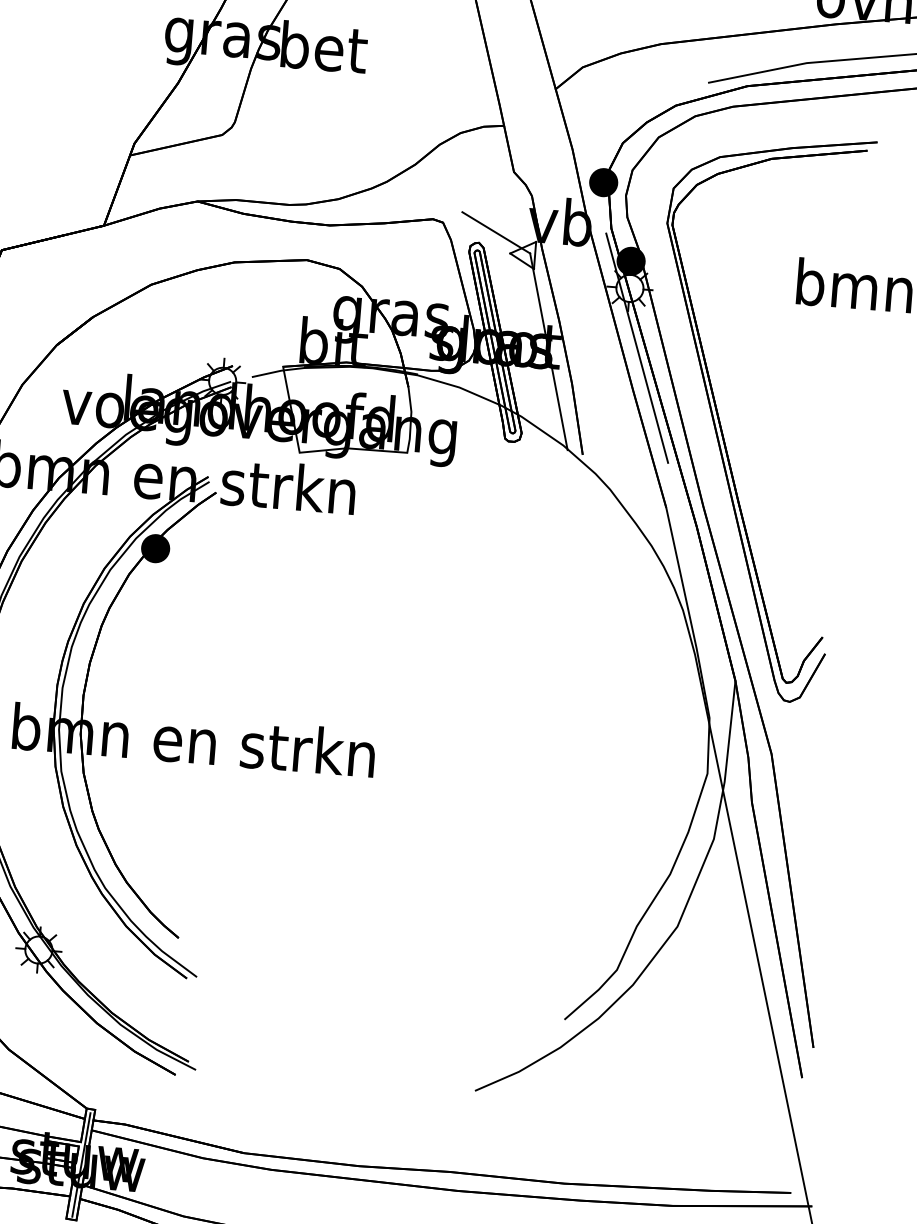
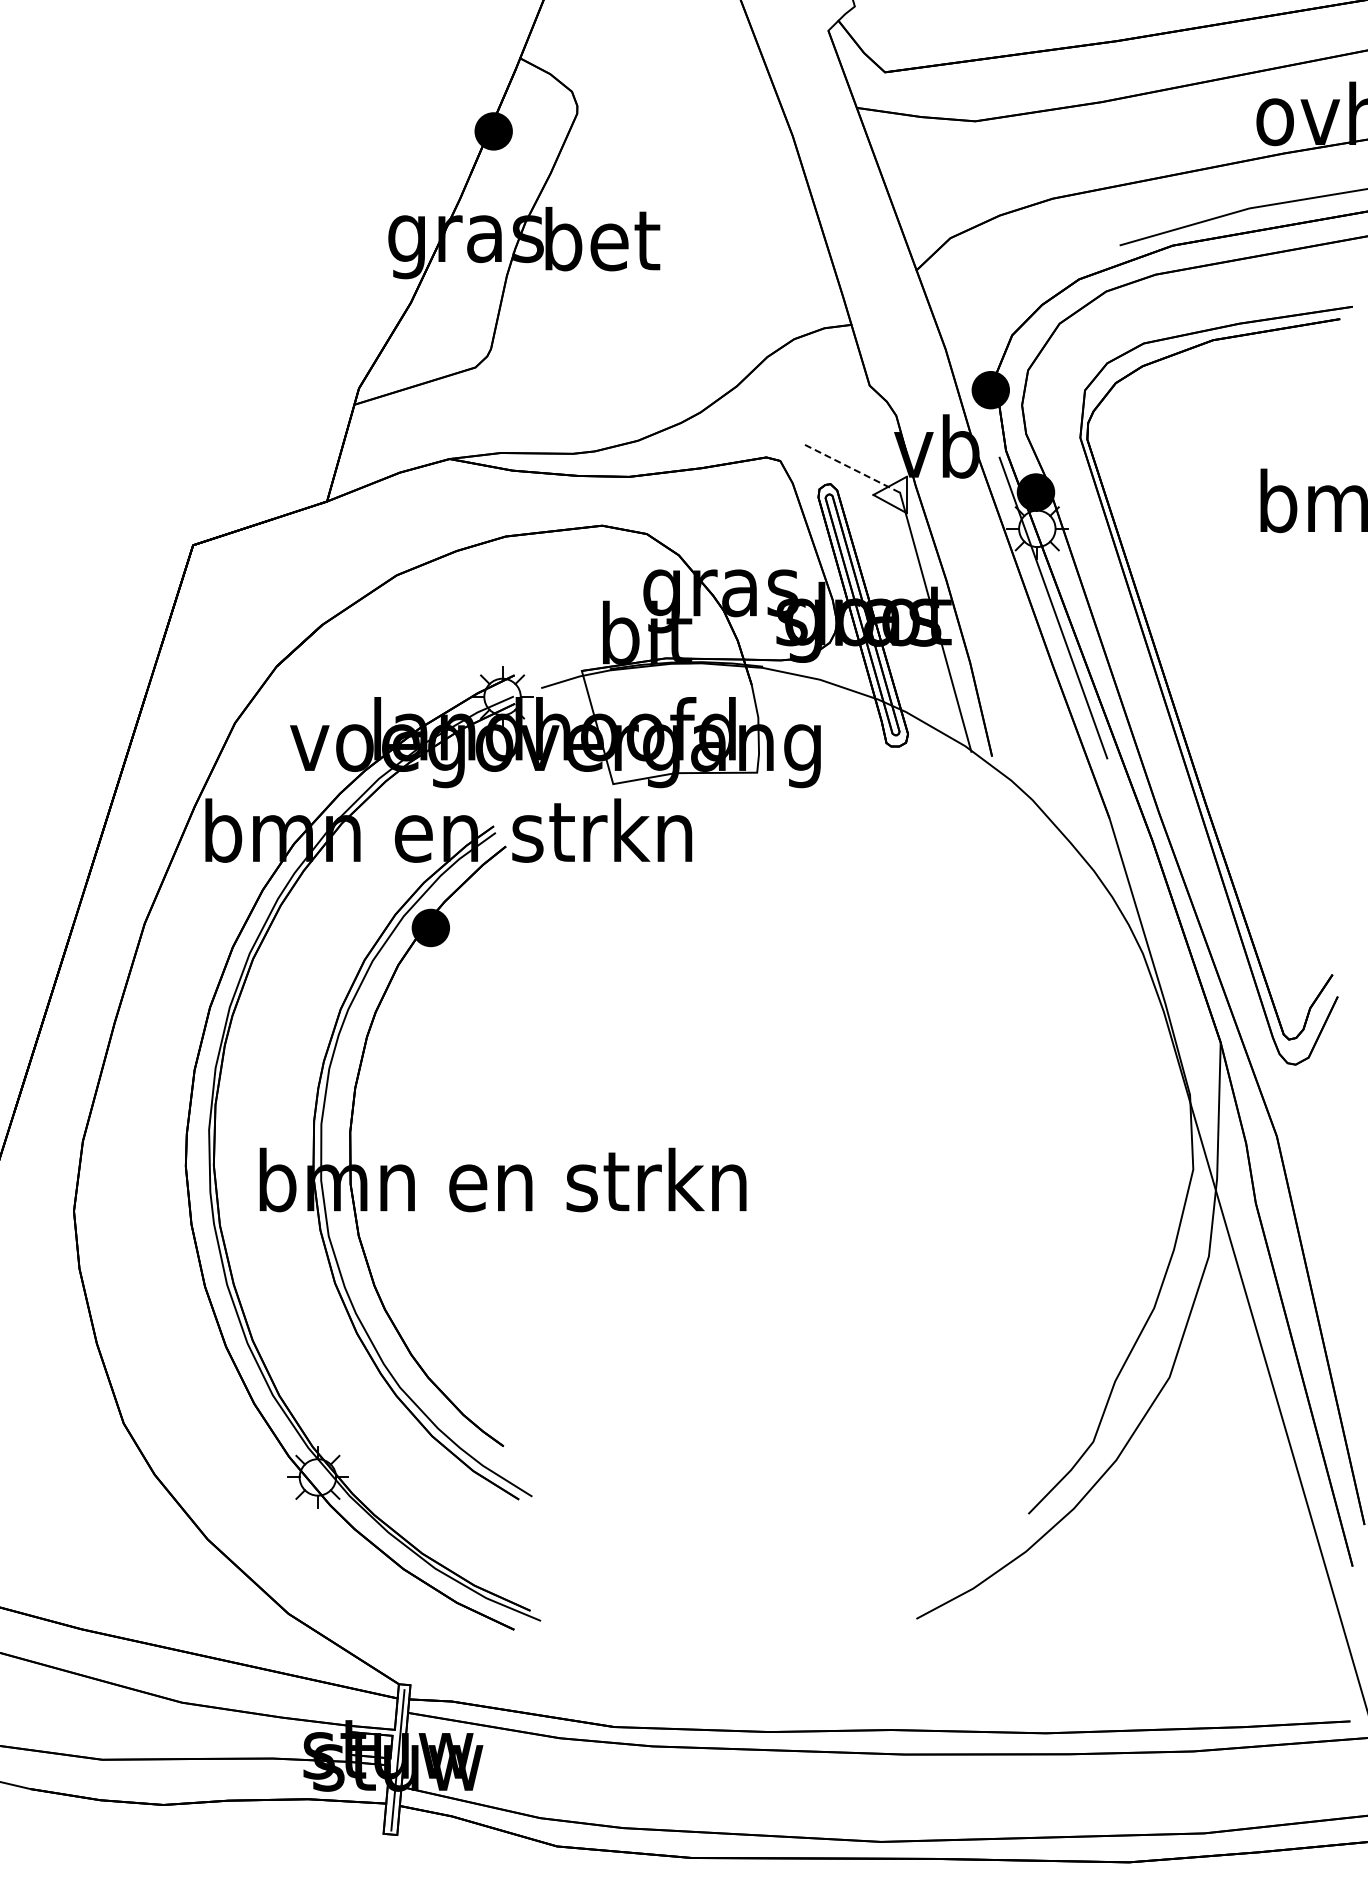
line: (496, 233) -> (852, 469), solid -> dashed

